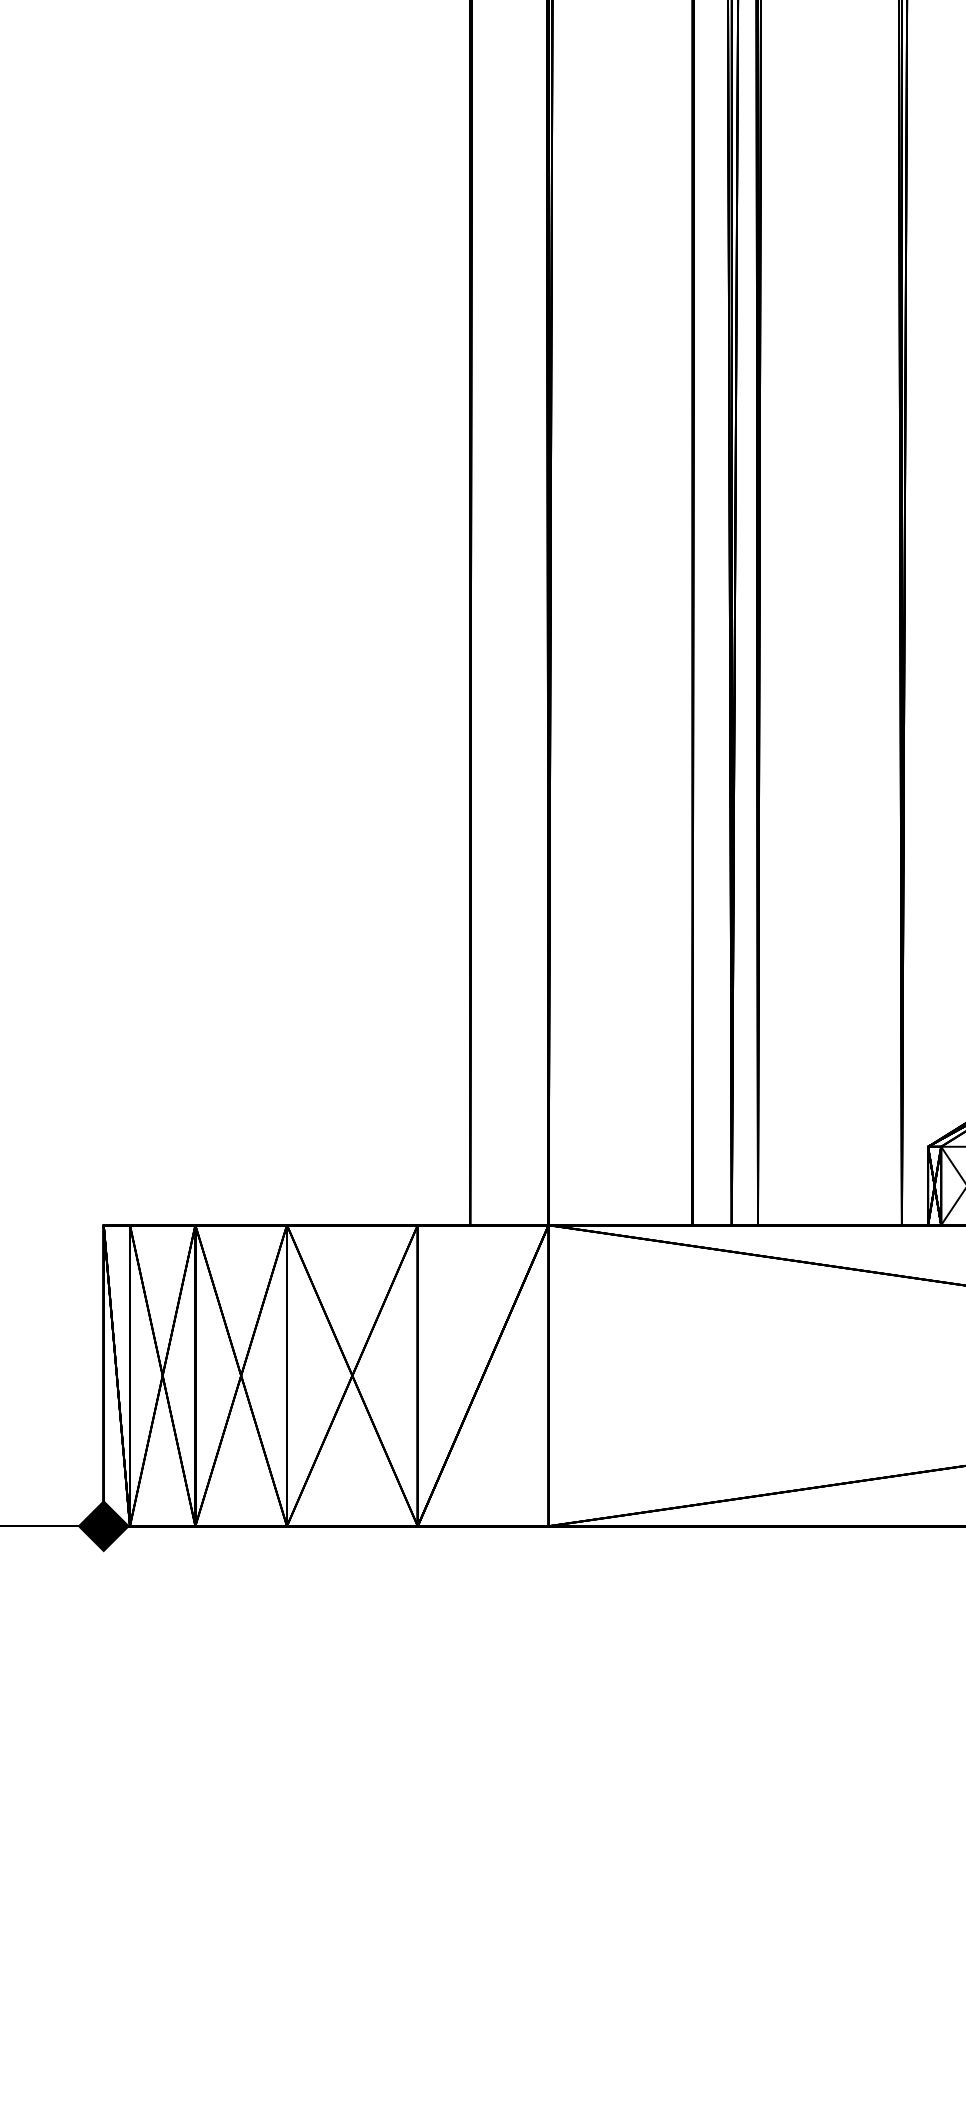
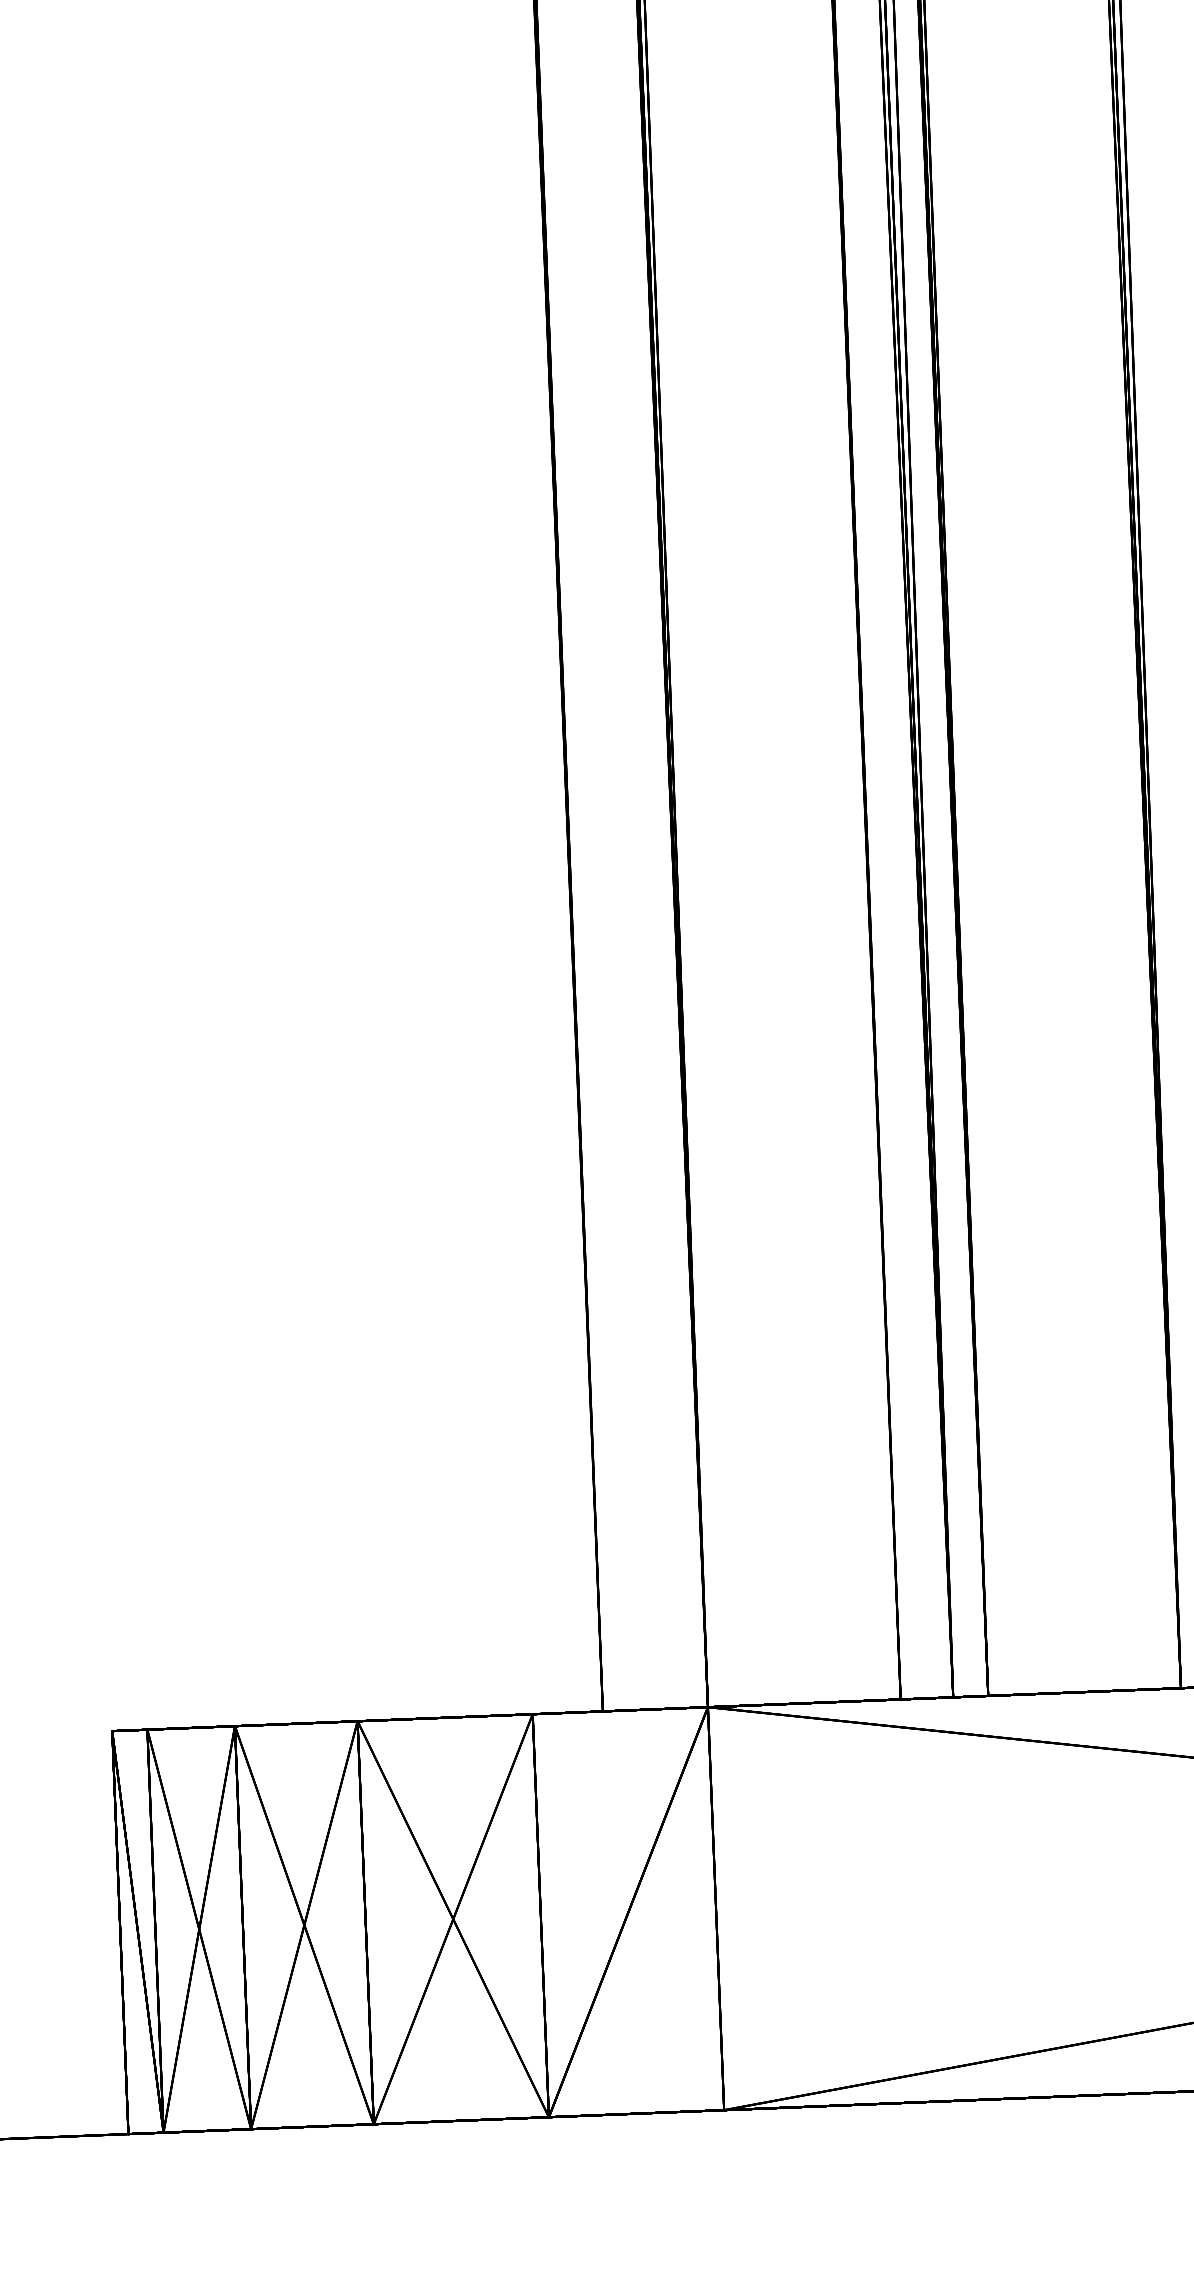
fill: (103, 1526) -> (128, 2134), removed

